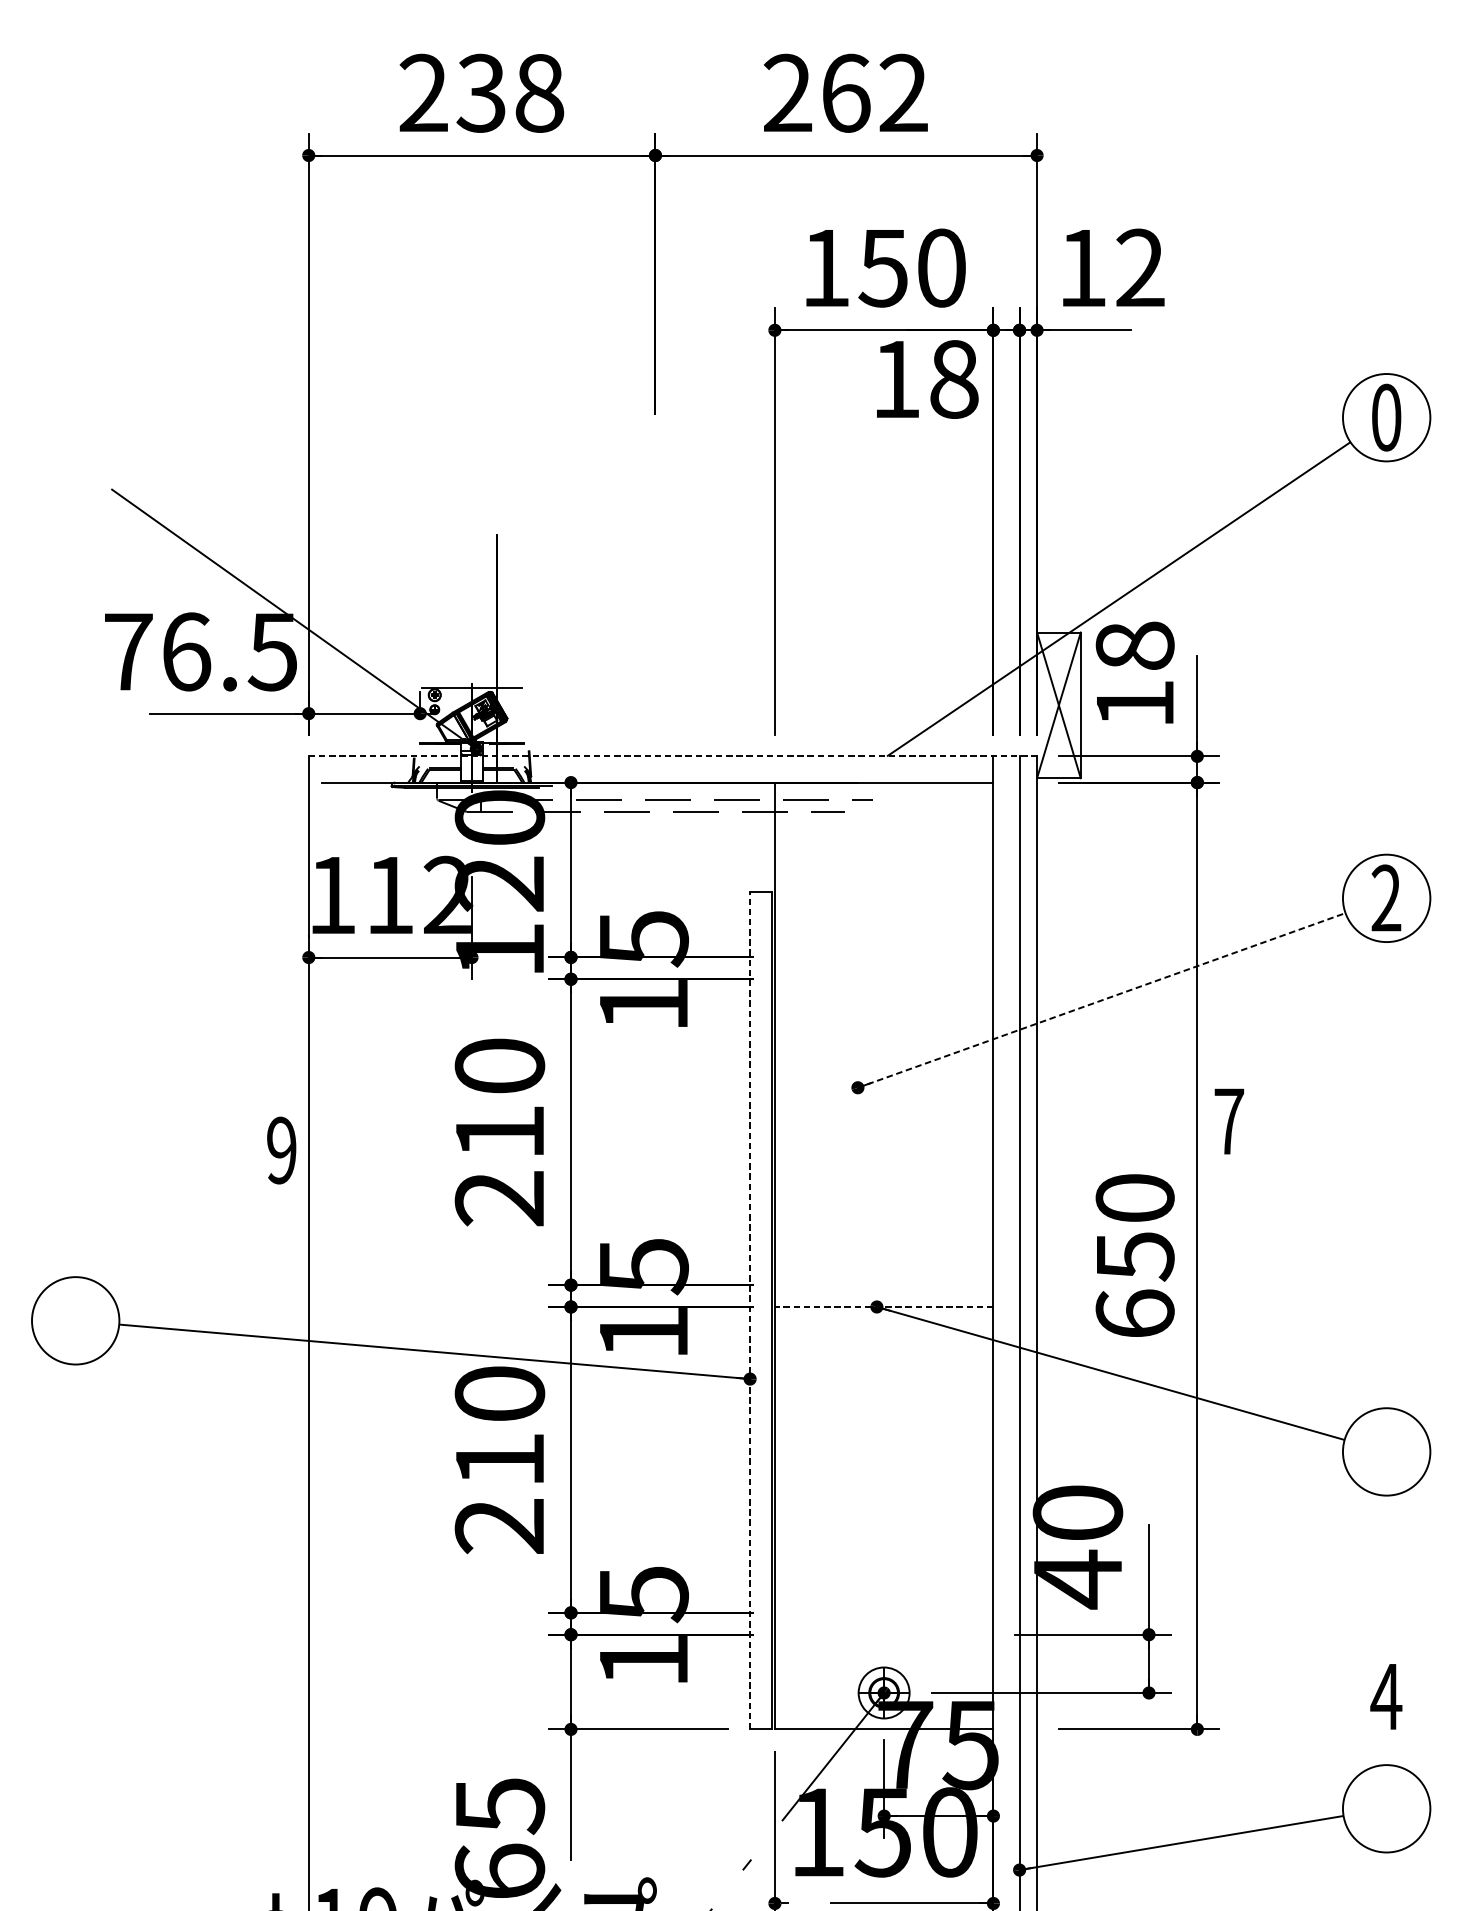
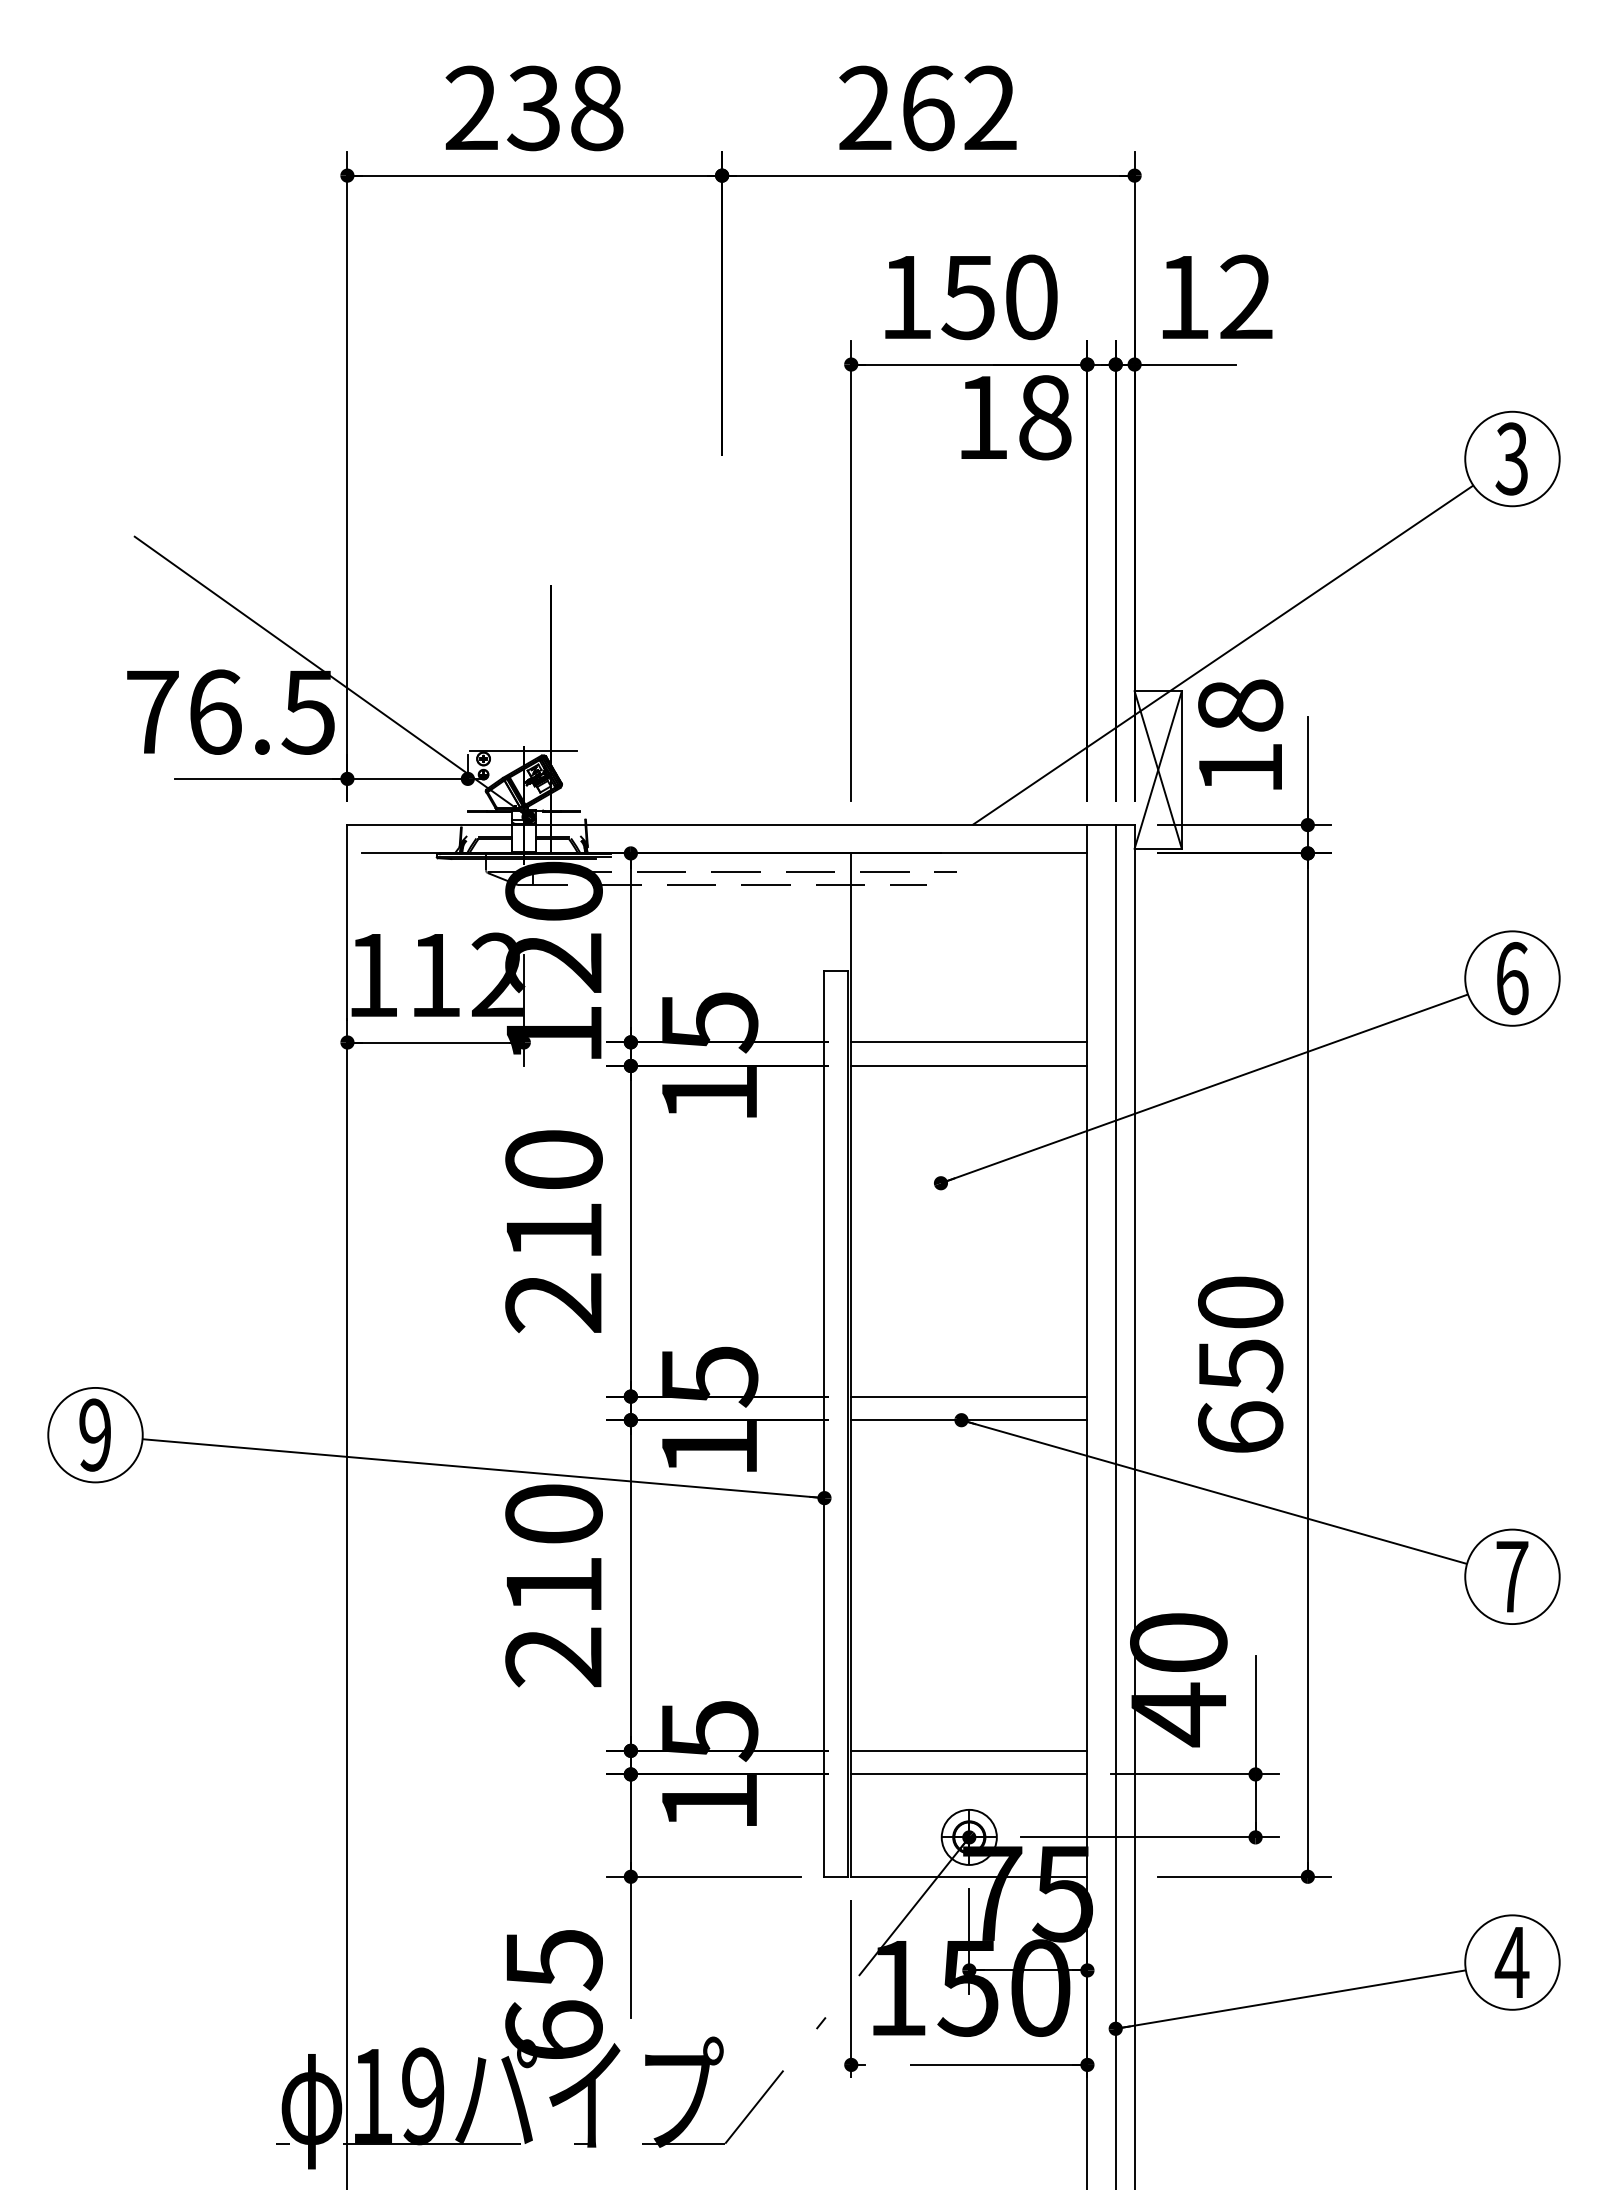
text: (1385, 417) -> (1511, 458), 0 -> 3
line: (673, 756) -> (741, 825), dashed -> solid
text: (1386, 898) -> (1512, 978), 2 -> 6
line: (884, 957) -> (969, 1042), added
line: (884, 978) -> (969, 1065), added
line: (1101, 1000) -> (1204, 1088), dashed -> solid
text: (1229, 1121) -> (1512, 1576), moved
text: (281, 1149) -> (94, 1434), moved
line: (884, 1285) -> (969, 1396), added
line: (883, 1307) -> (968, 1420), dashed -> solid
line: (750, 1310) -> (824, 1424), dashed -> solid
line: (884, 1612) -> (969, 1750), added
line: (884, 1634) -> (969, 1774), added
text: (1385, 1696) -> (1511, 1962), moved

